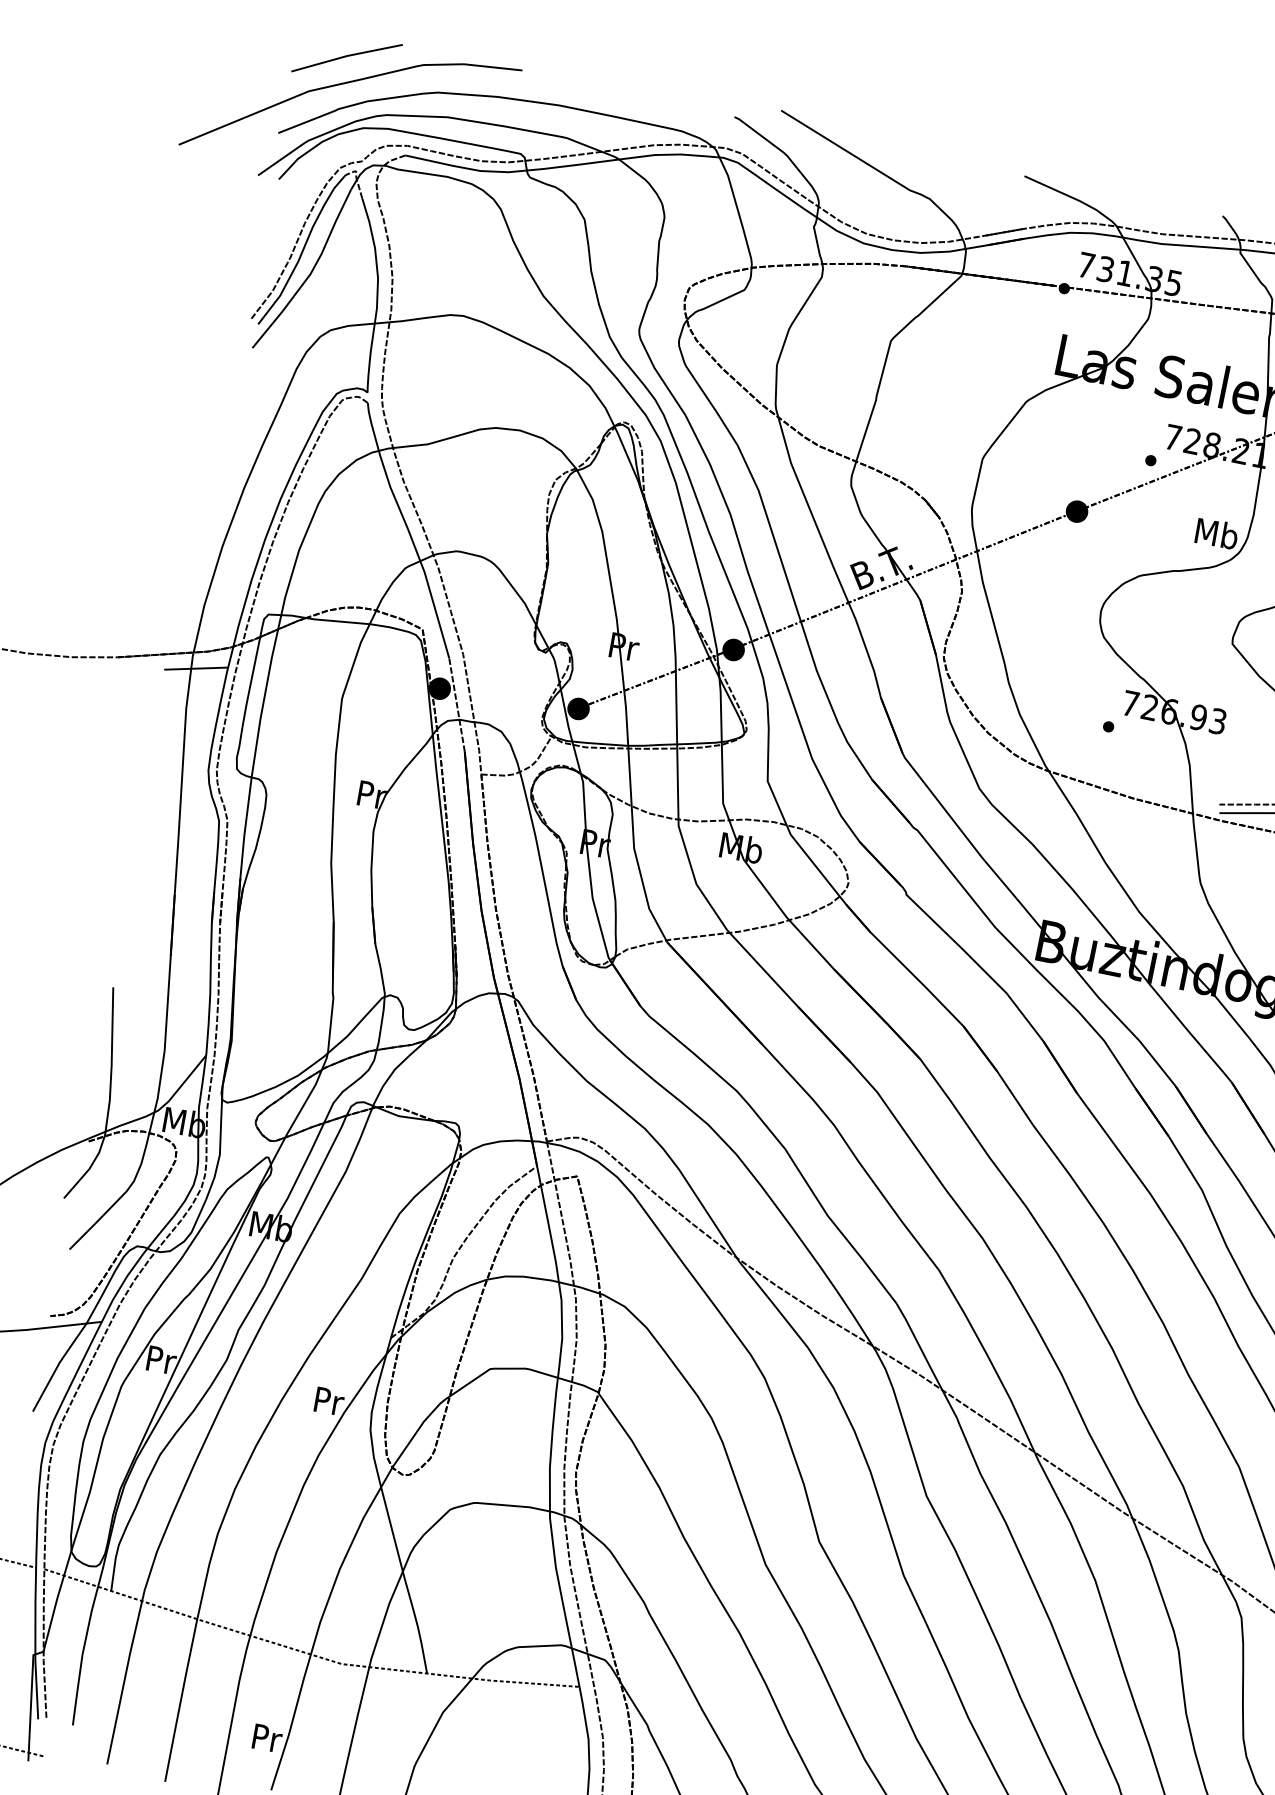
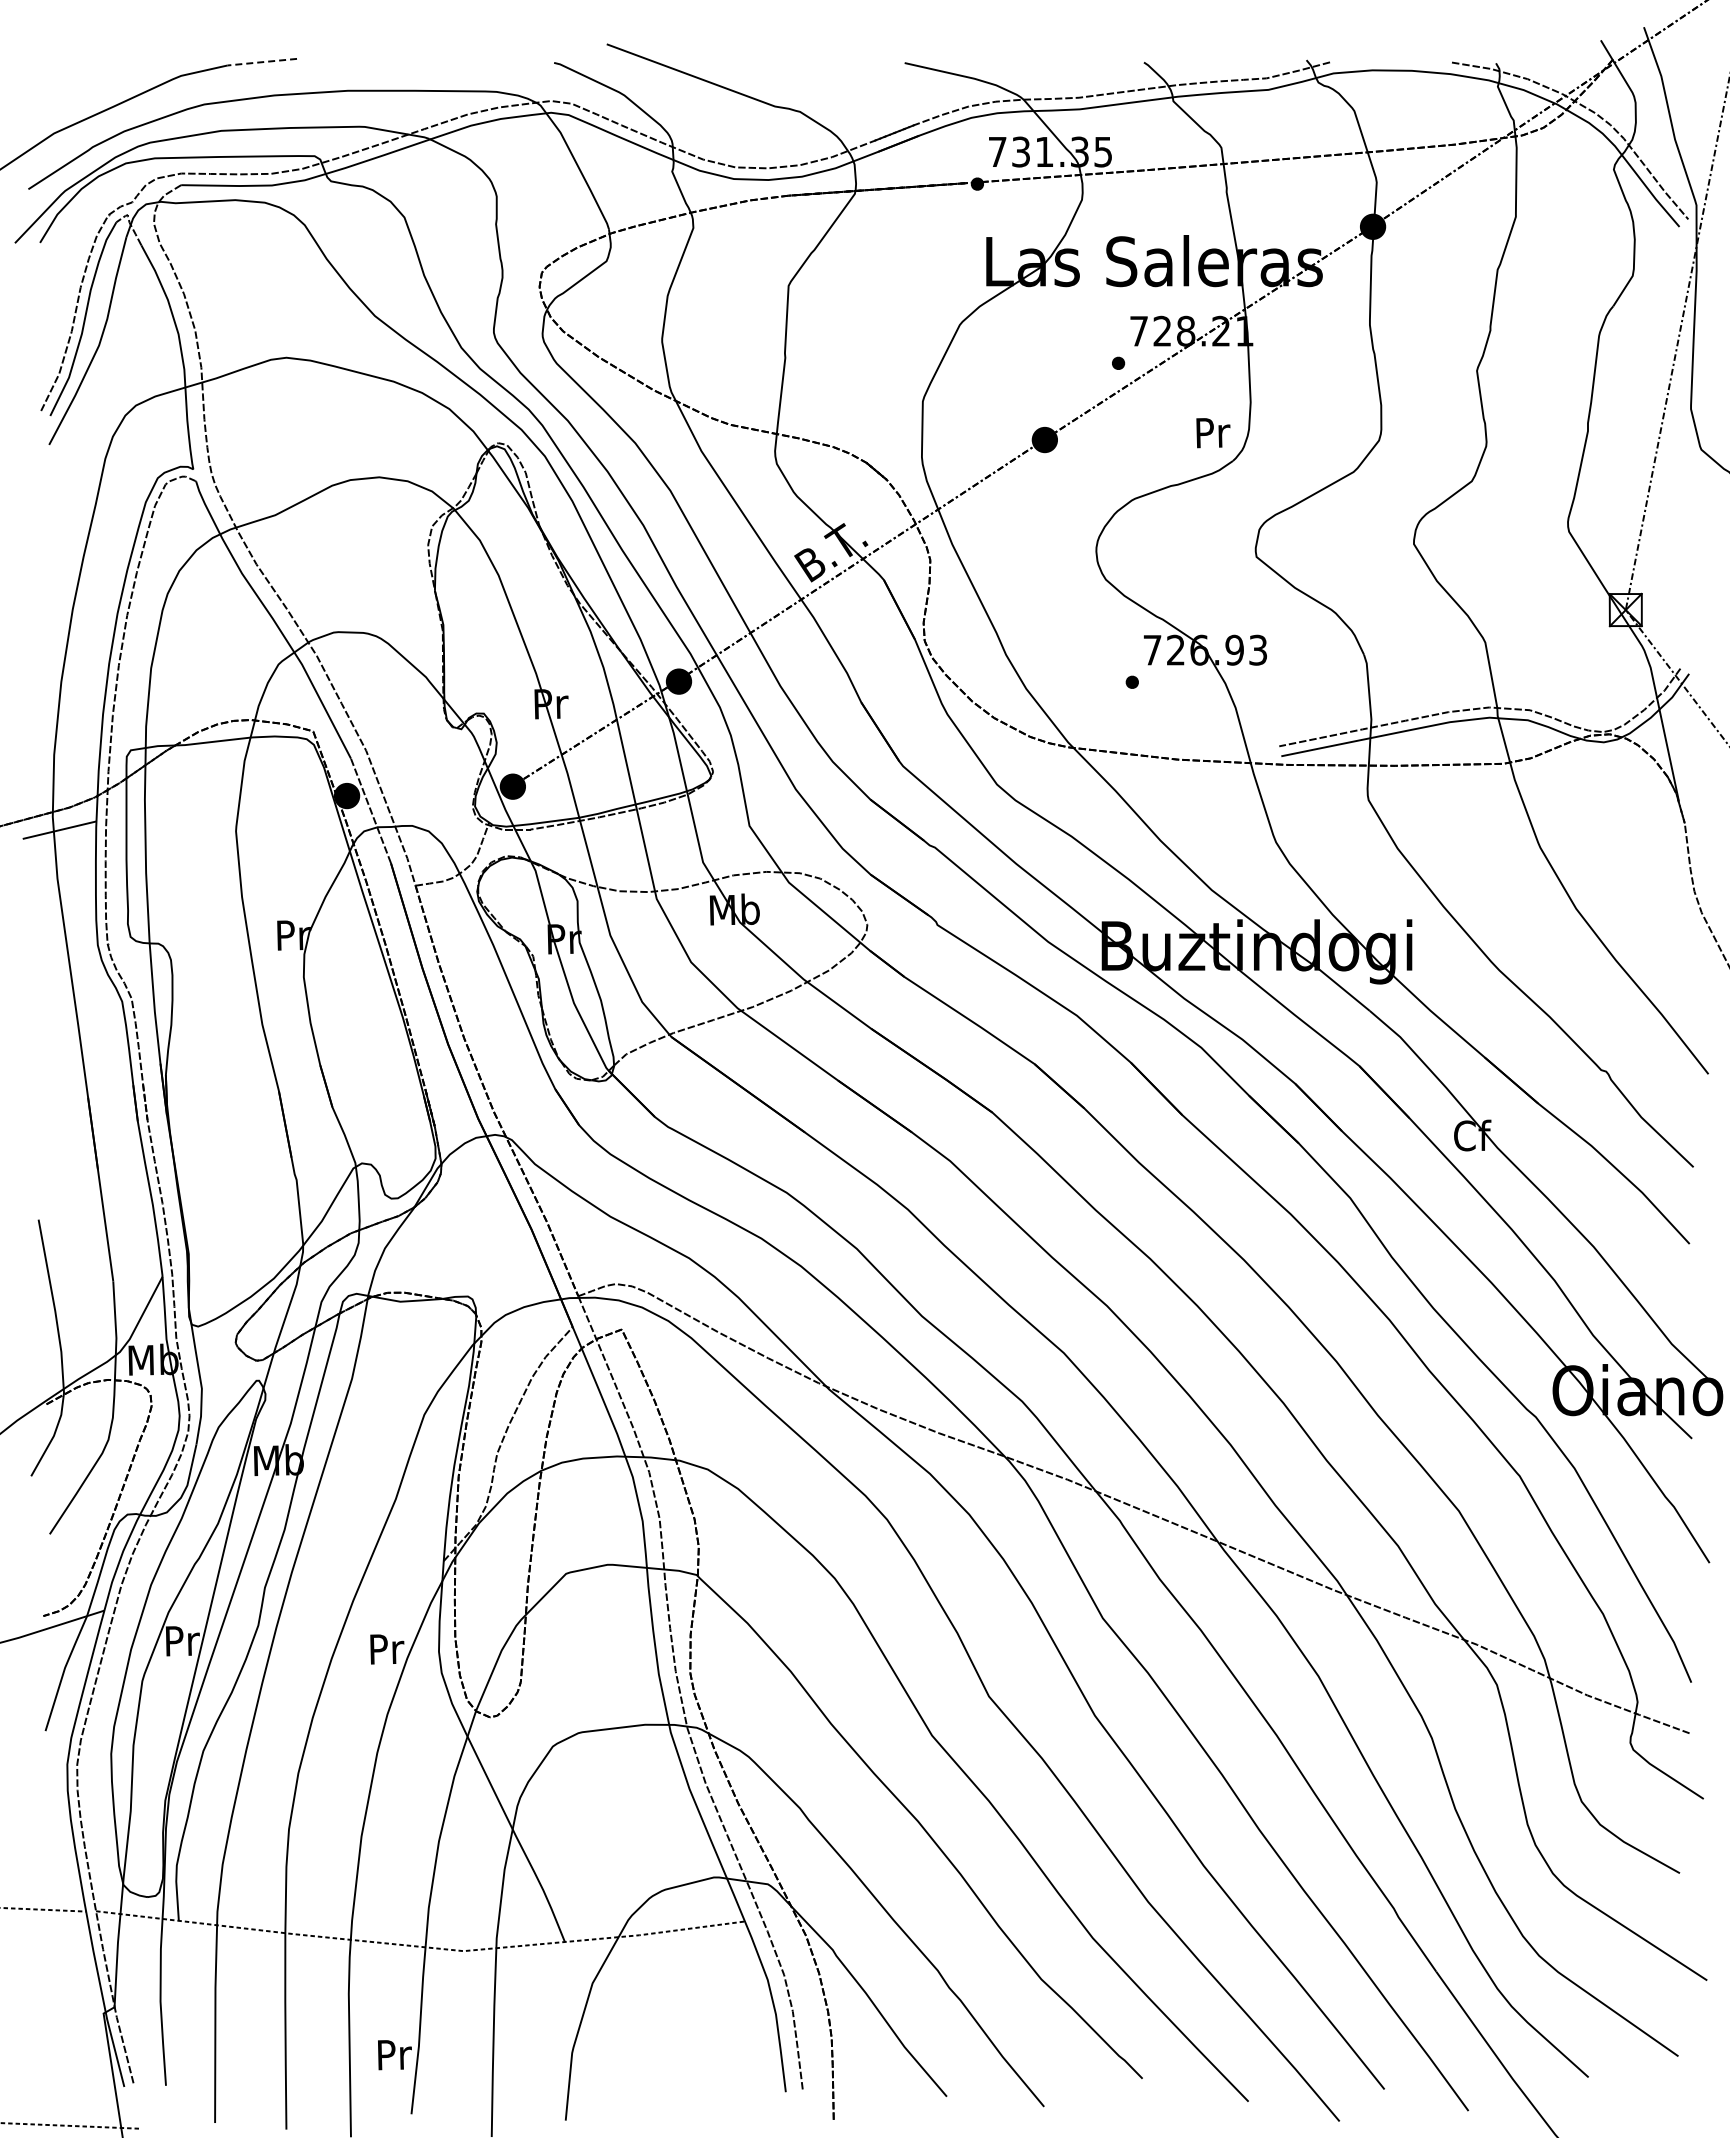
line: (347, 56) -> (90, 84), removed
line: (493, 67) -> (262, 62), solid -> dashed
text: (1216, 533) -> (1212, 432), Mb -> Pr

